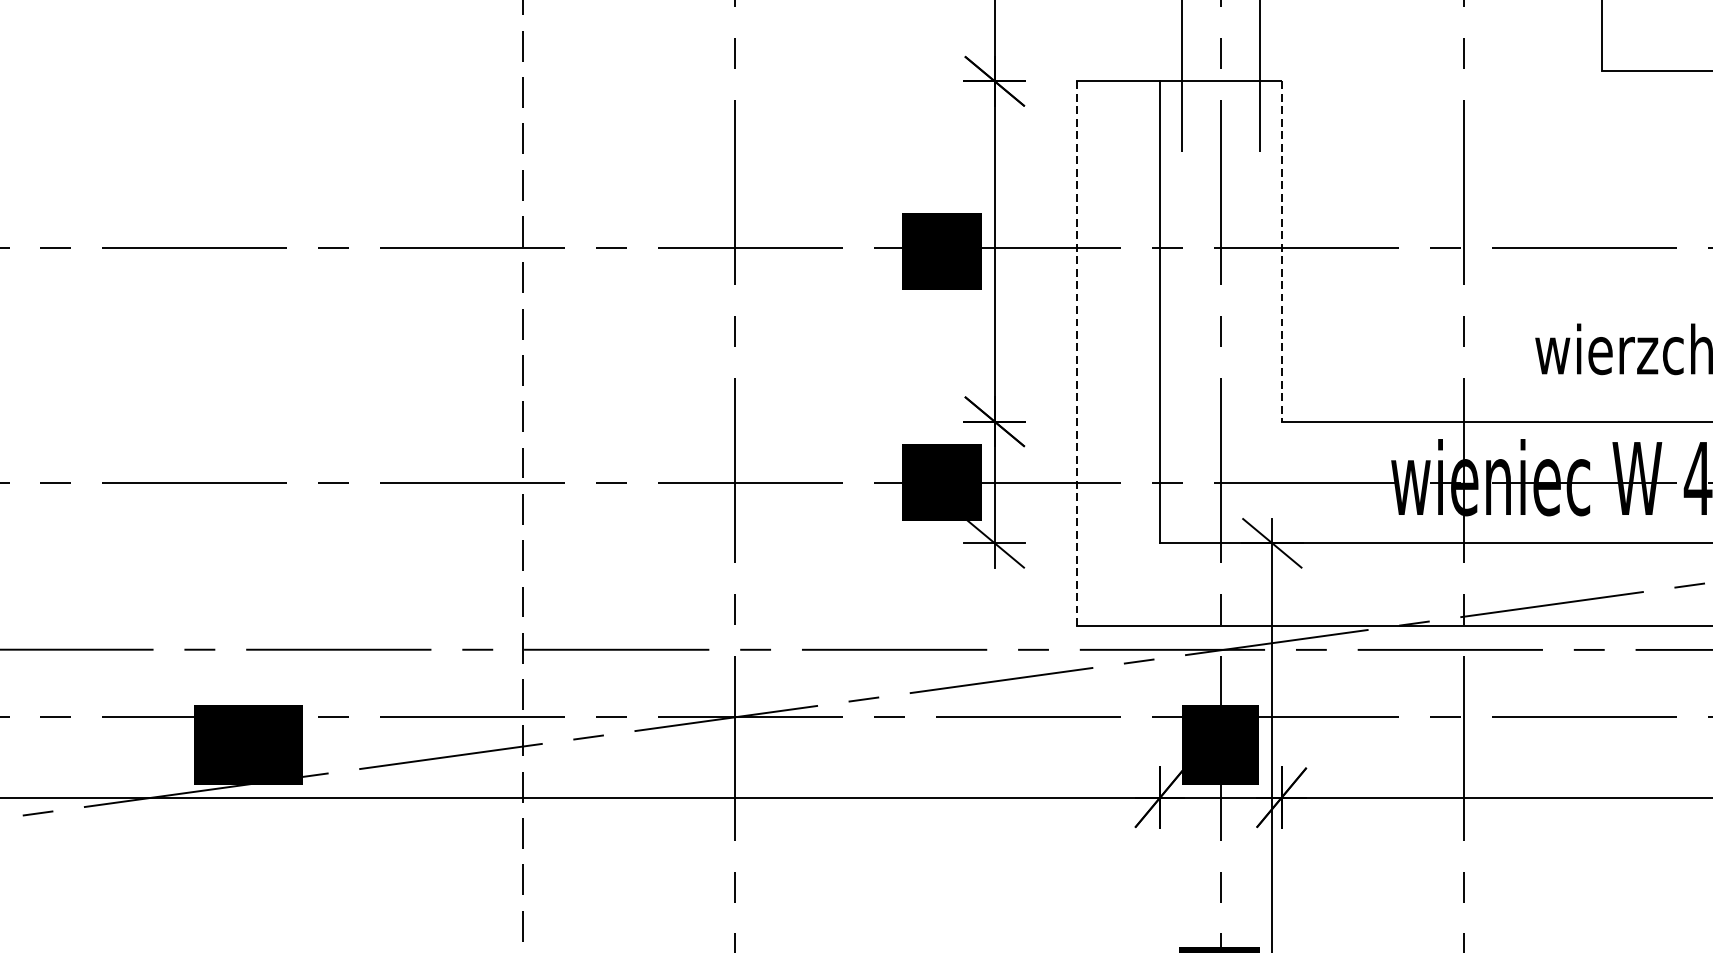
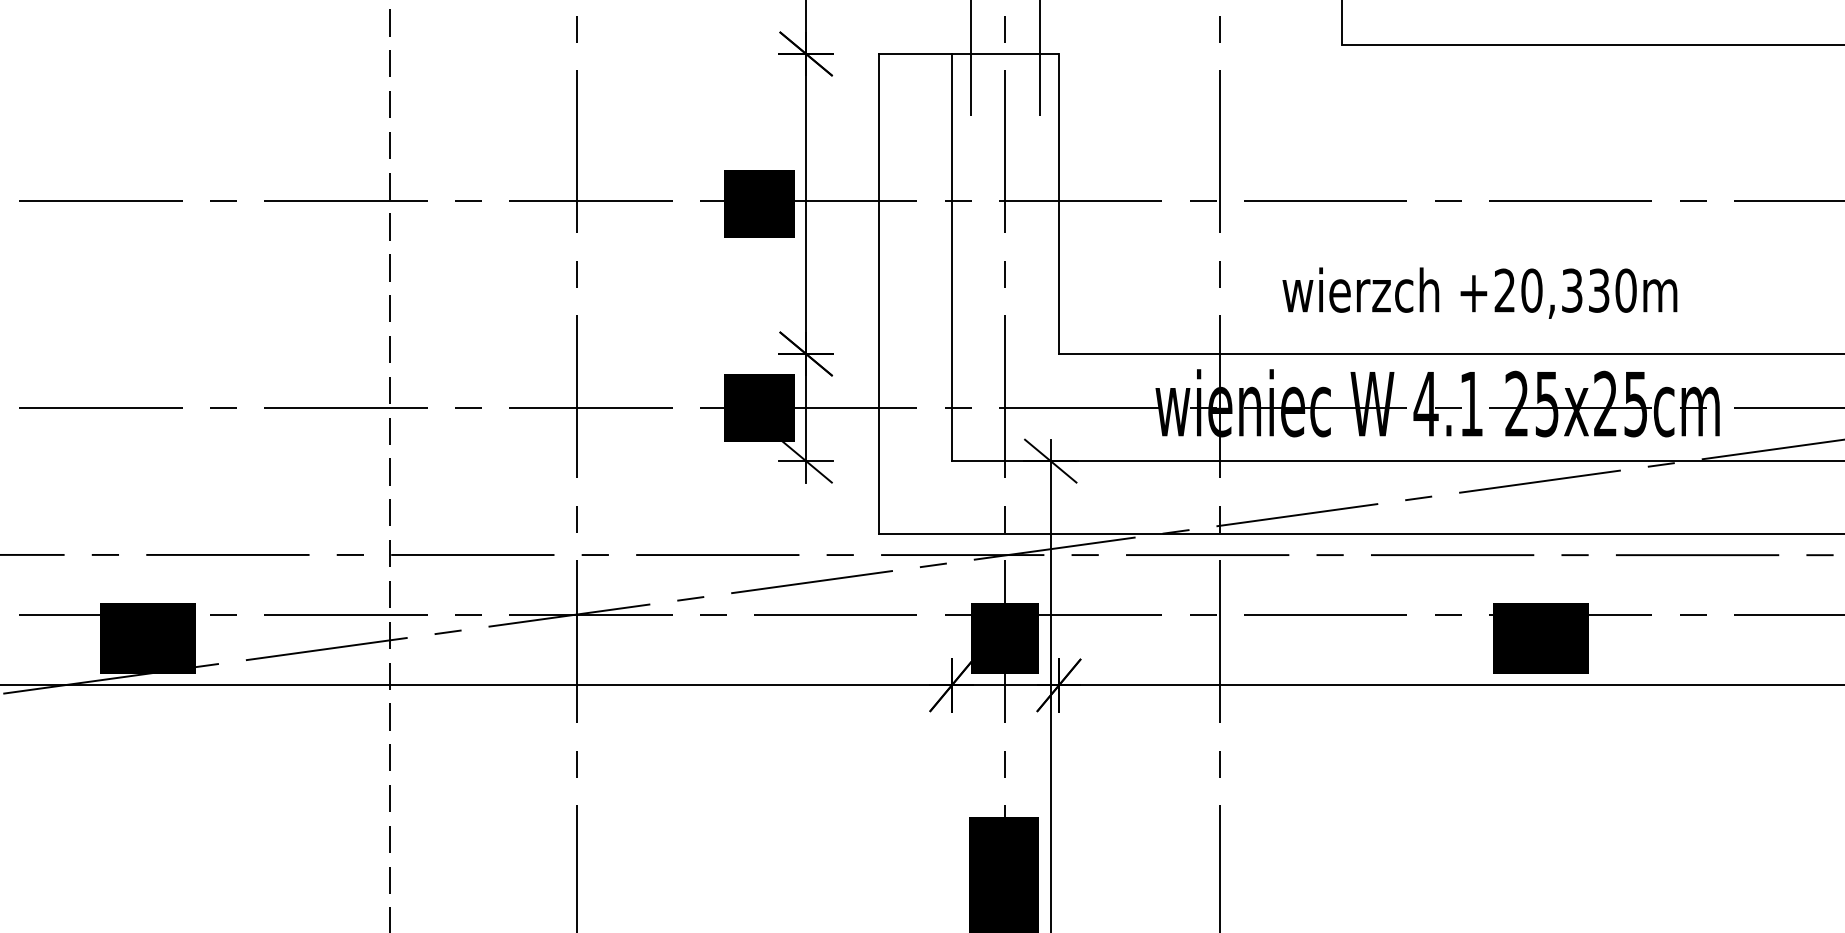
line: (1281, 252) -> (1058, 204), dashed -> solid
line: (1076, 354) -> (878, 294), dashed -> solid

